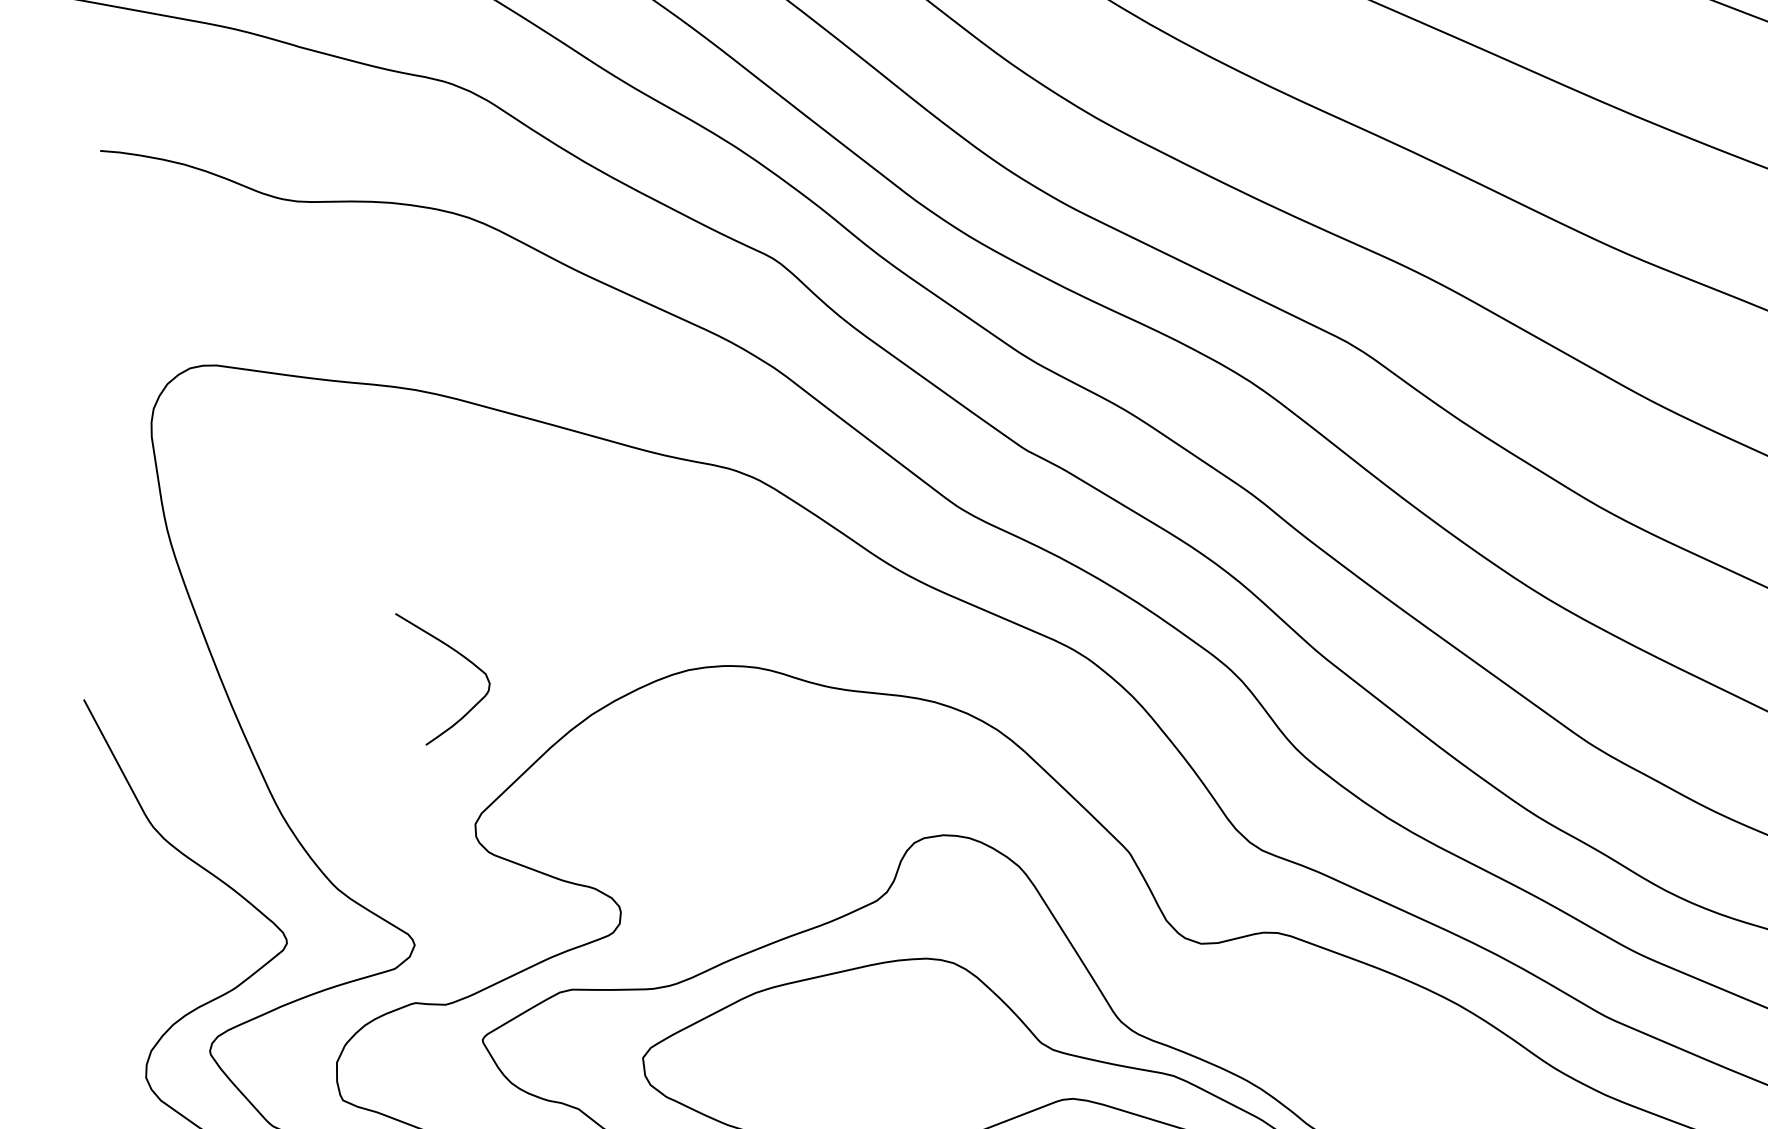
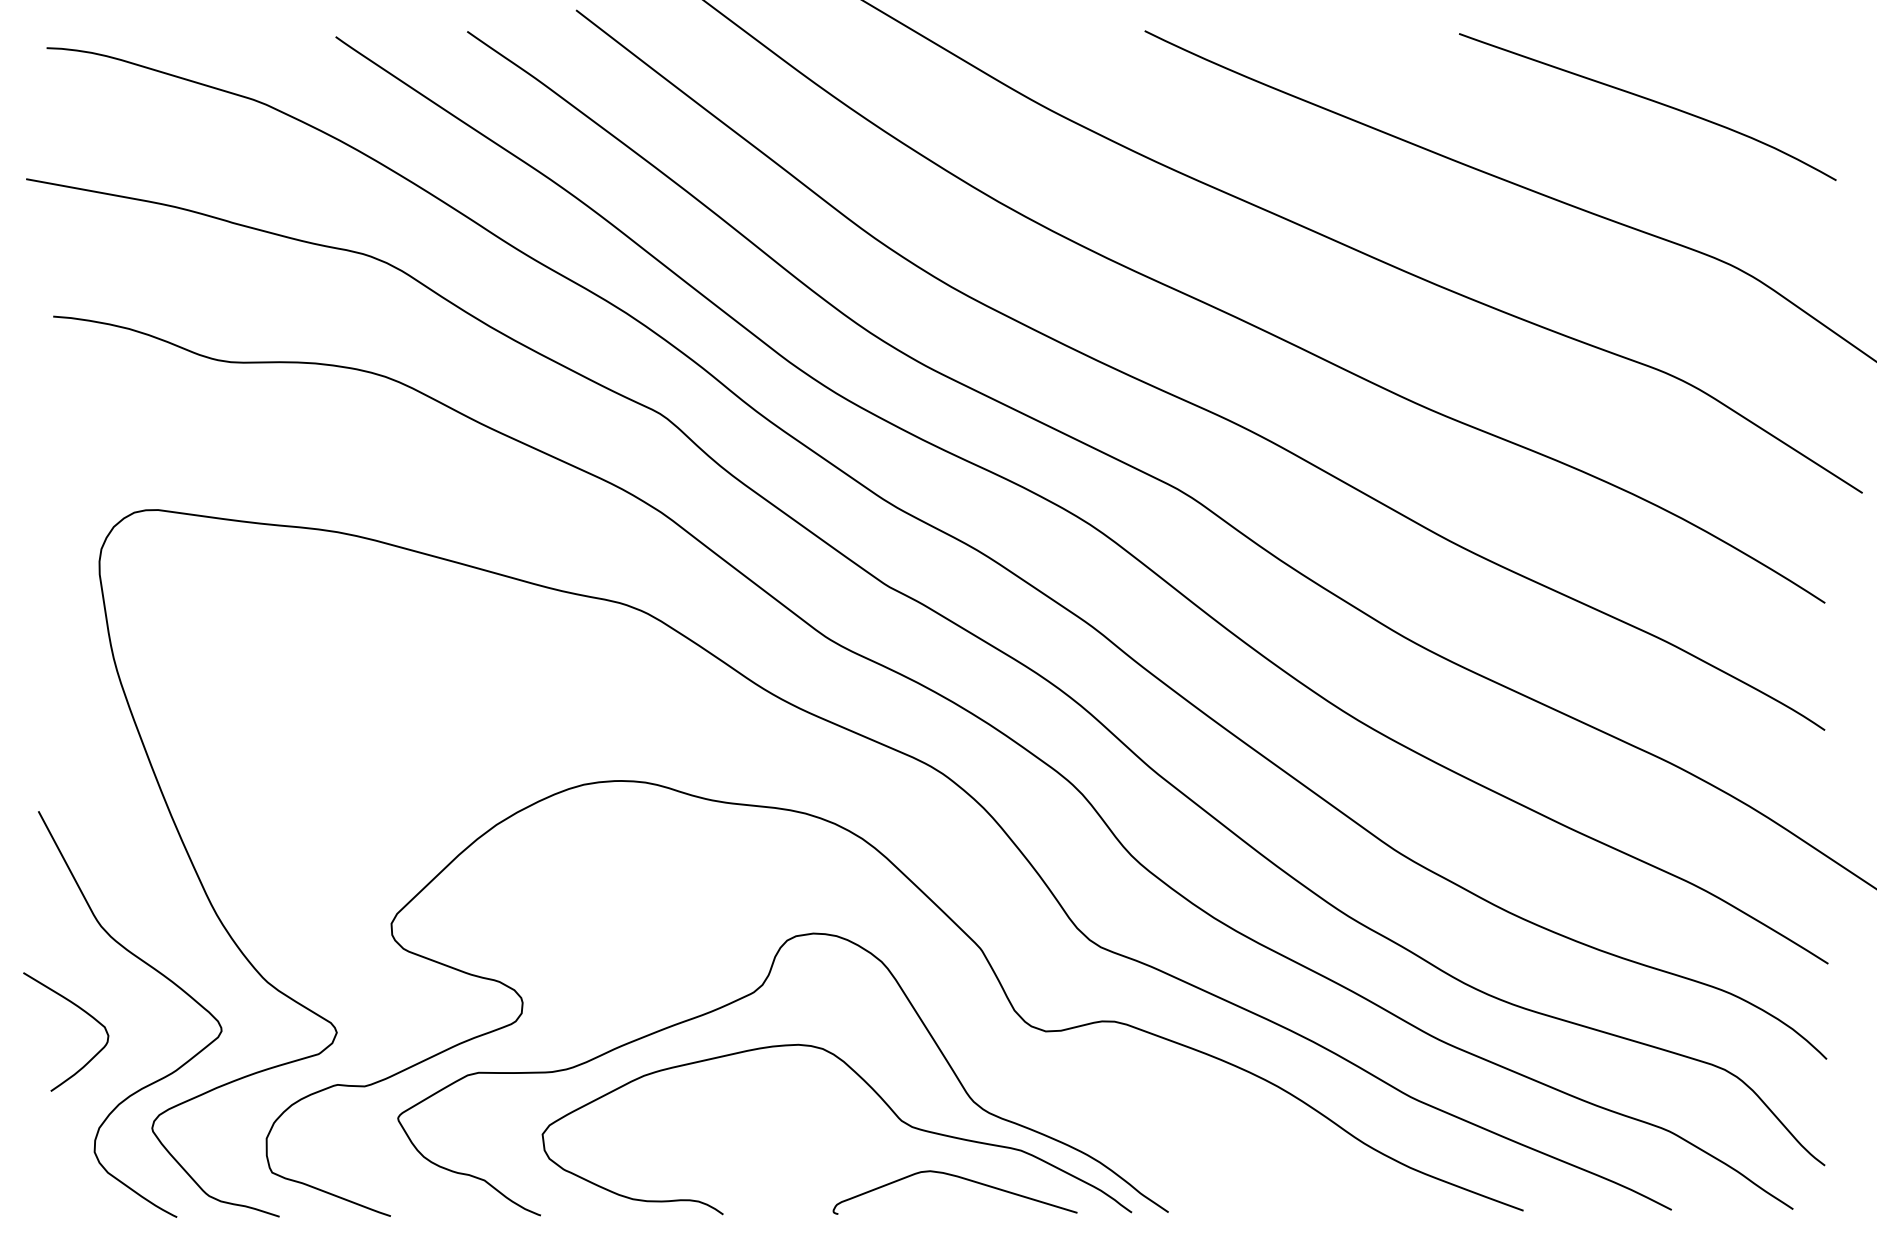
curve: (459, 655) -> (81, 1010), moved

